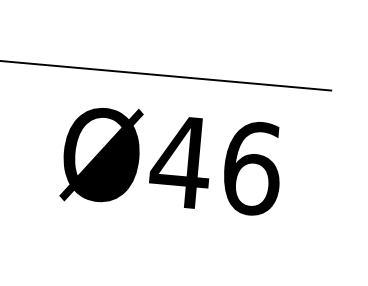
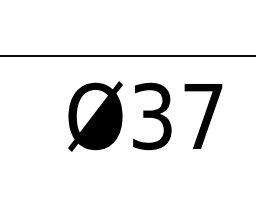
text: (215, 165) -> (177, 116), Ø46 -> Ø37

